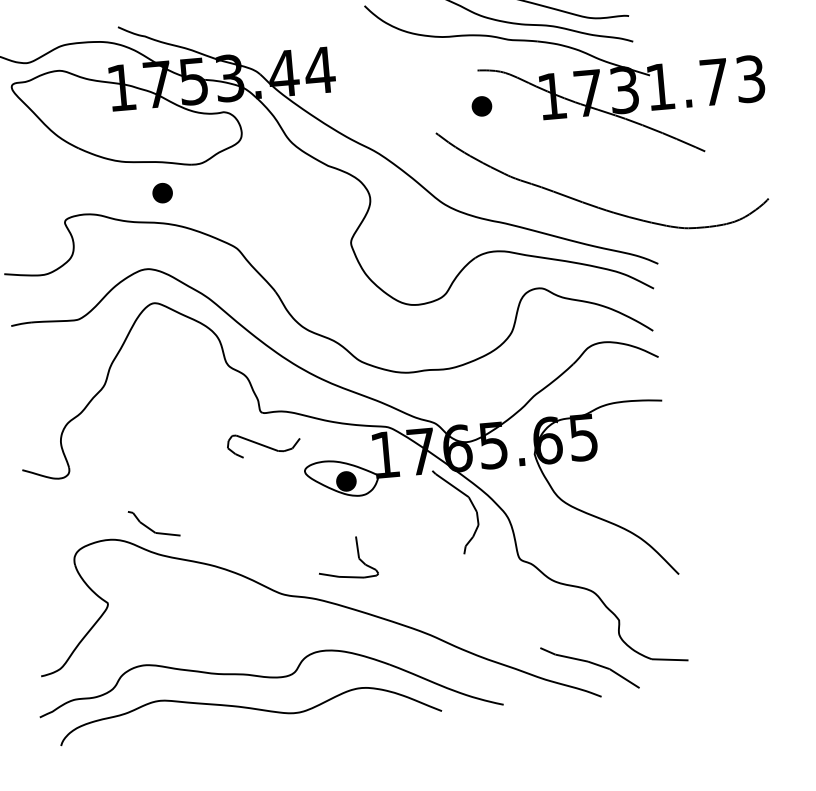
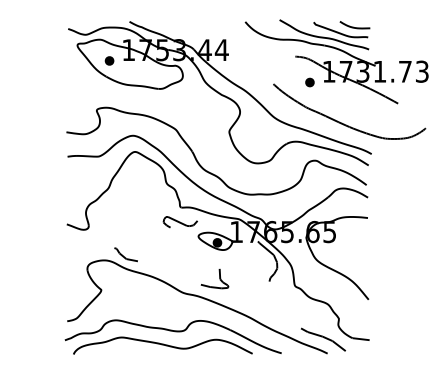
part: (480, 106) -> (309, 82), moved
part: (162, 192) -> (109, 60), moved

